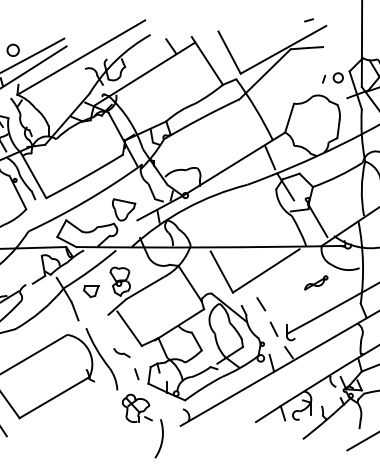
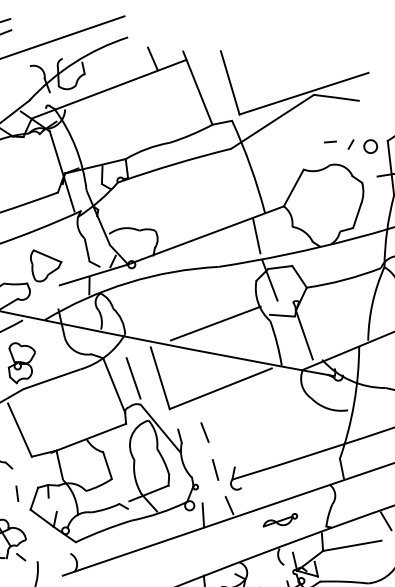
line: (308, 20) -> (329, 142), moved
line: (253, 225) -> (215, 323), added
line: (202, 275) -> (133, 377), added
part: (316, 282) -> (280, 519), moved

